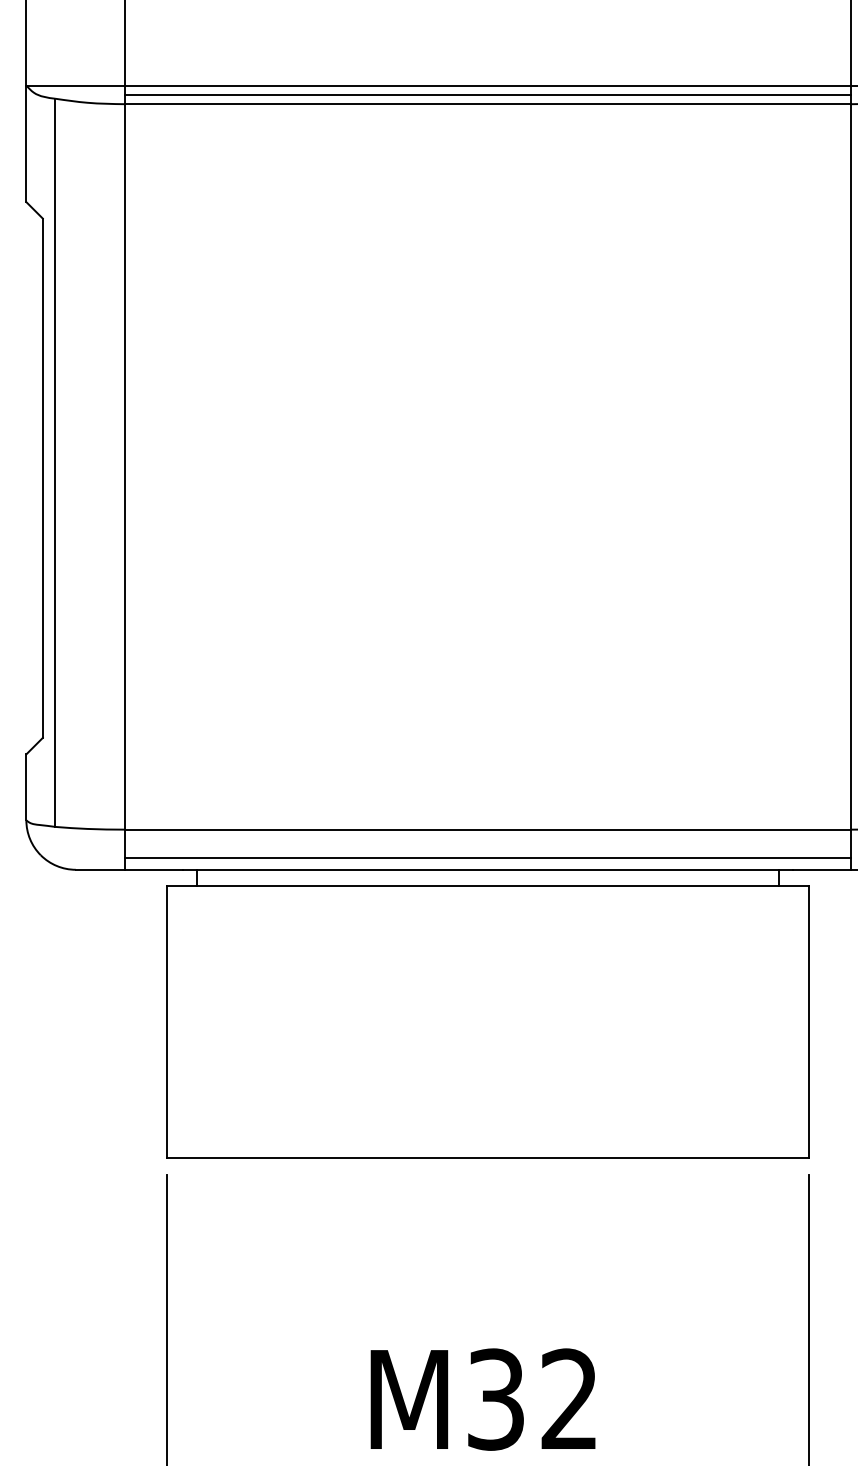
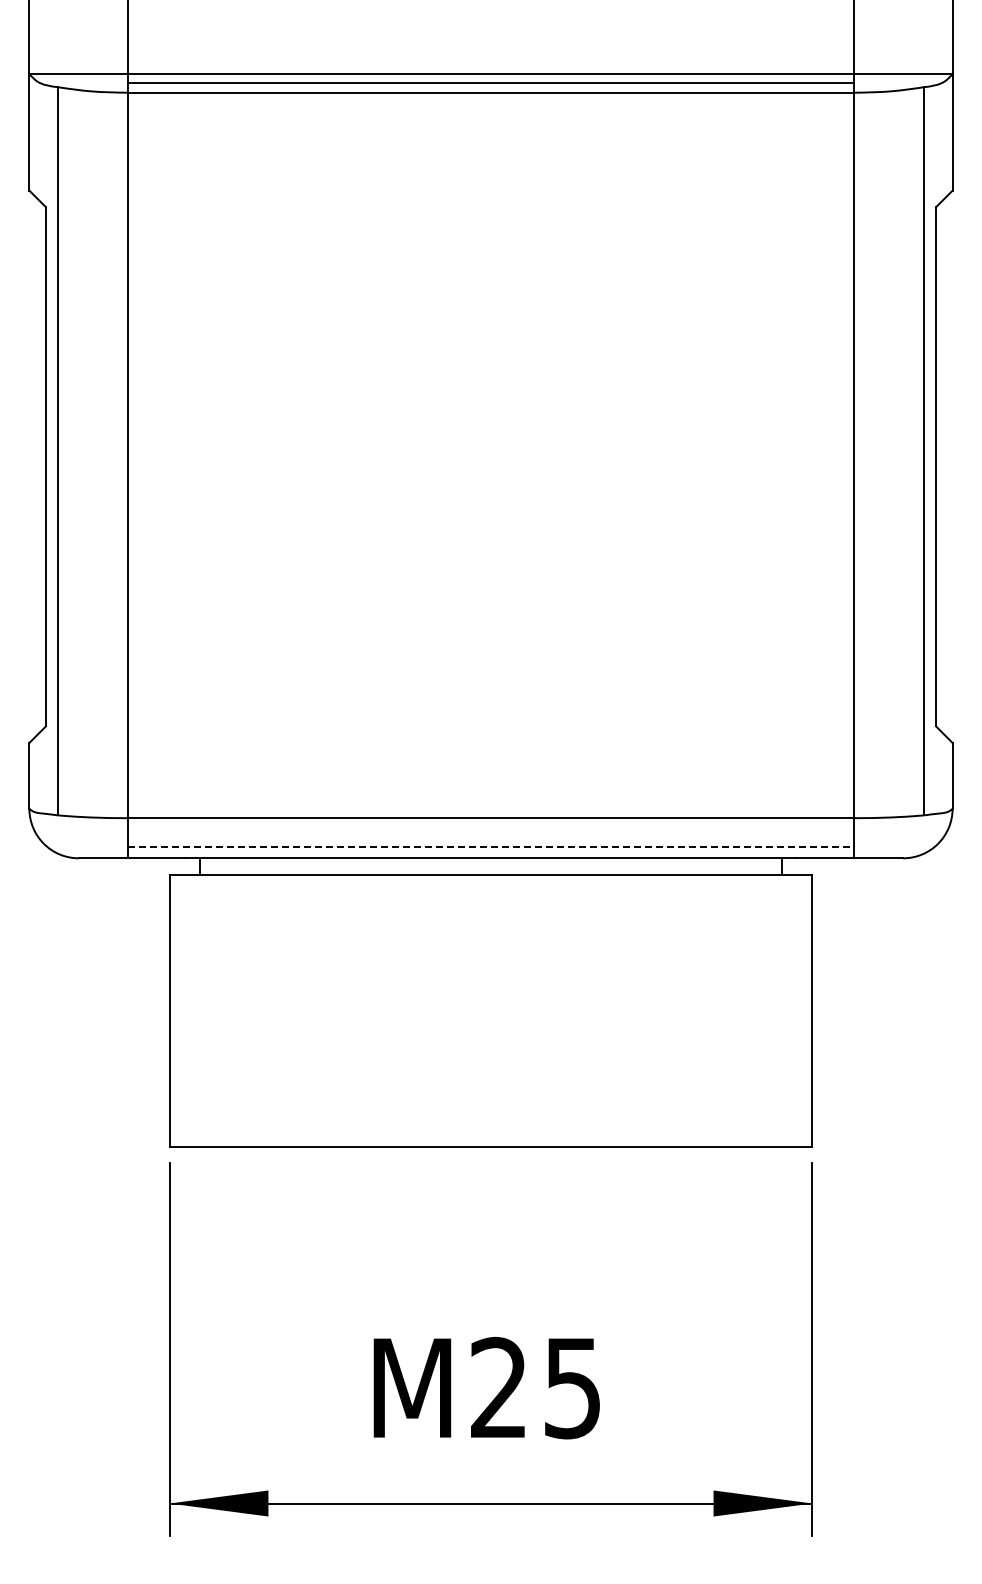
line: (488, 858) -> (491, 847), solid -> dashed
text: (532, 1398) -> (535, 1387), M32 -> M25

